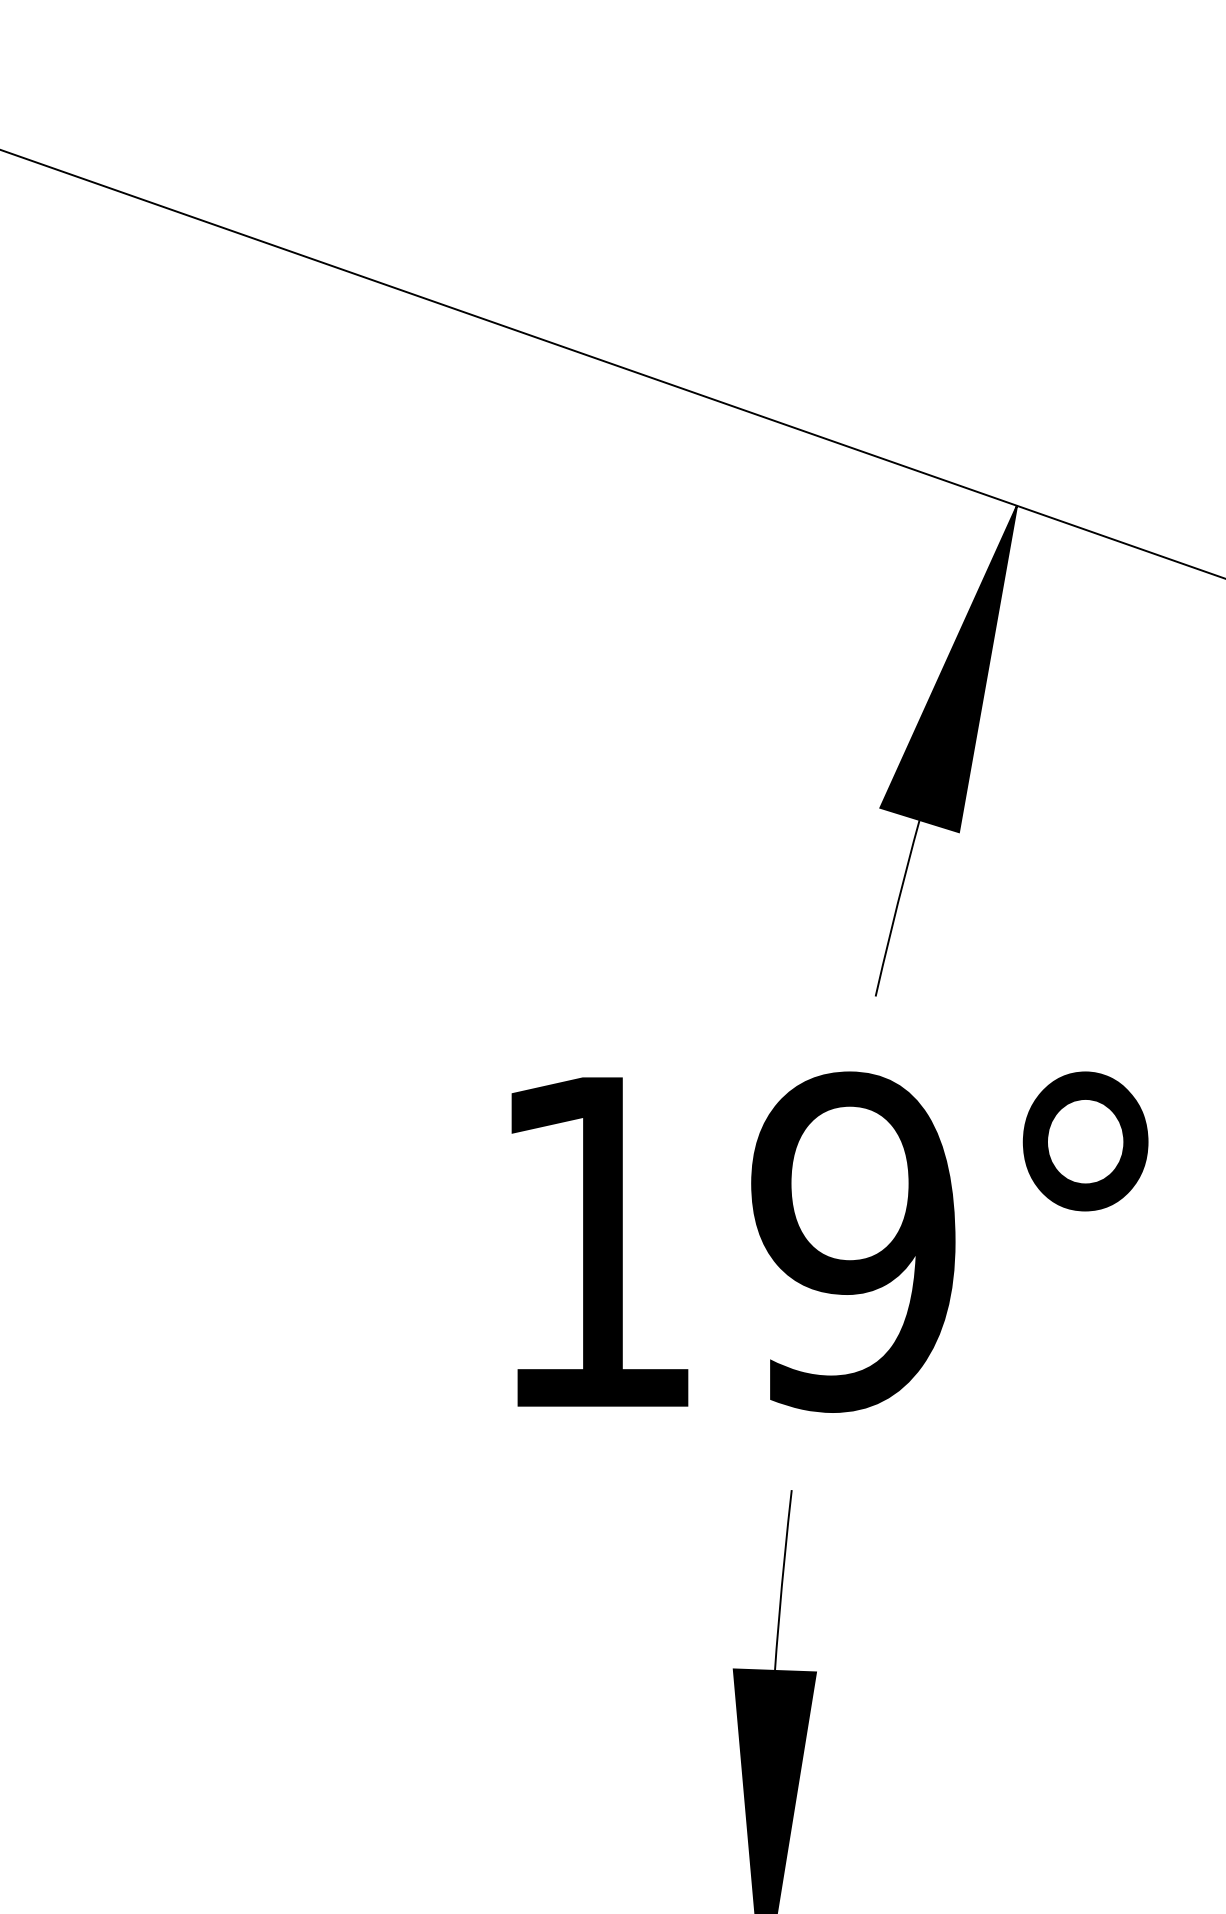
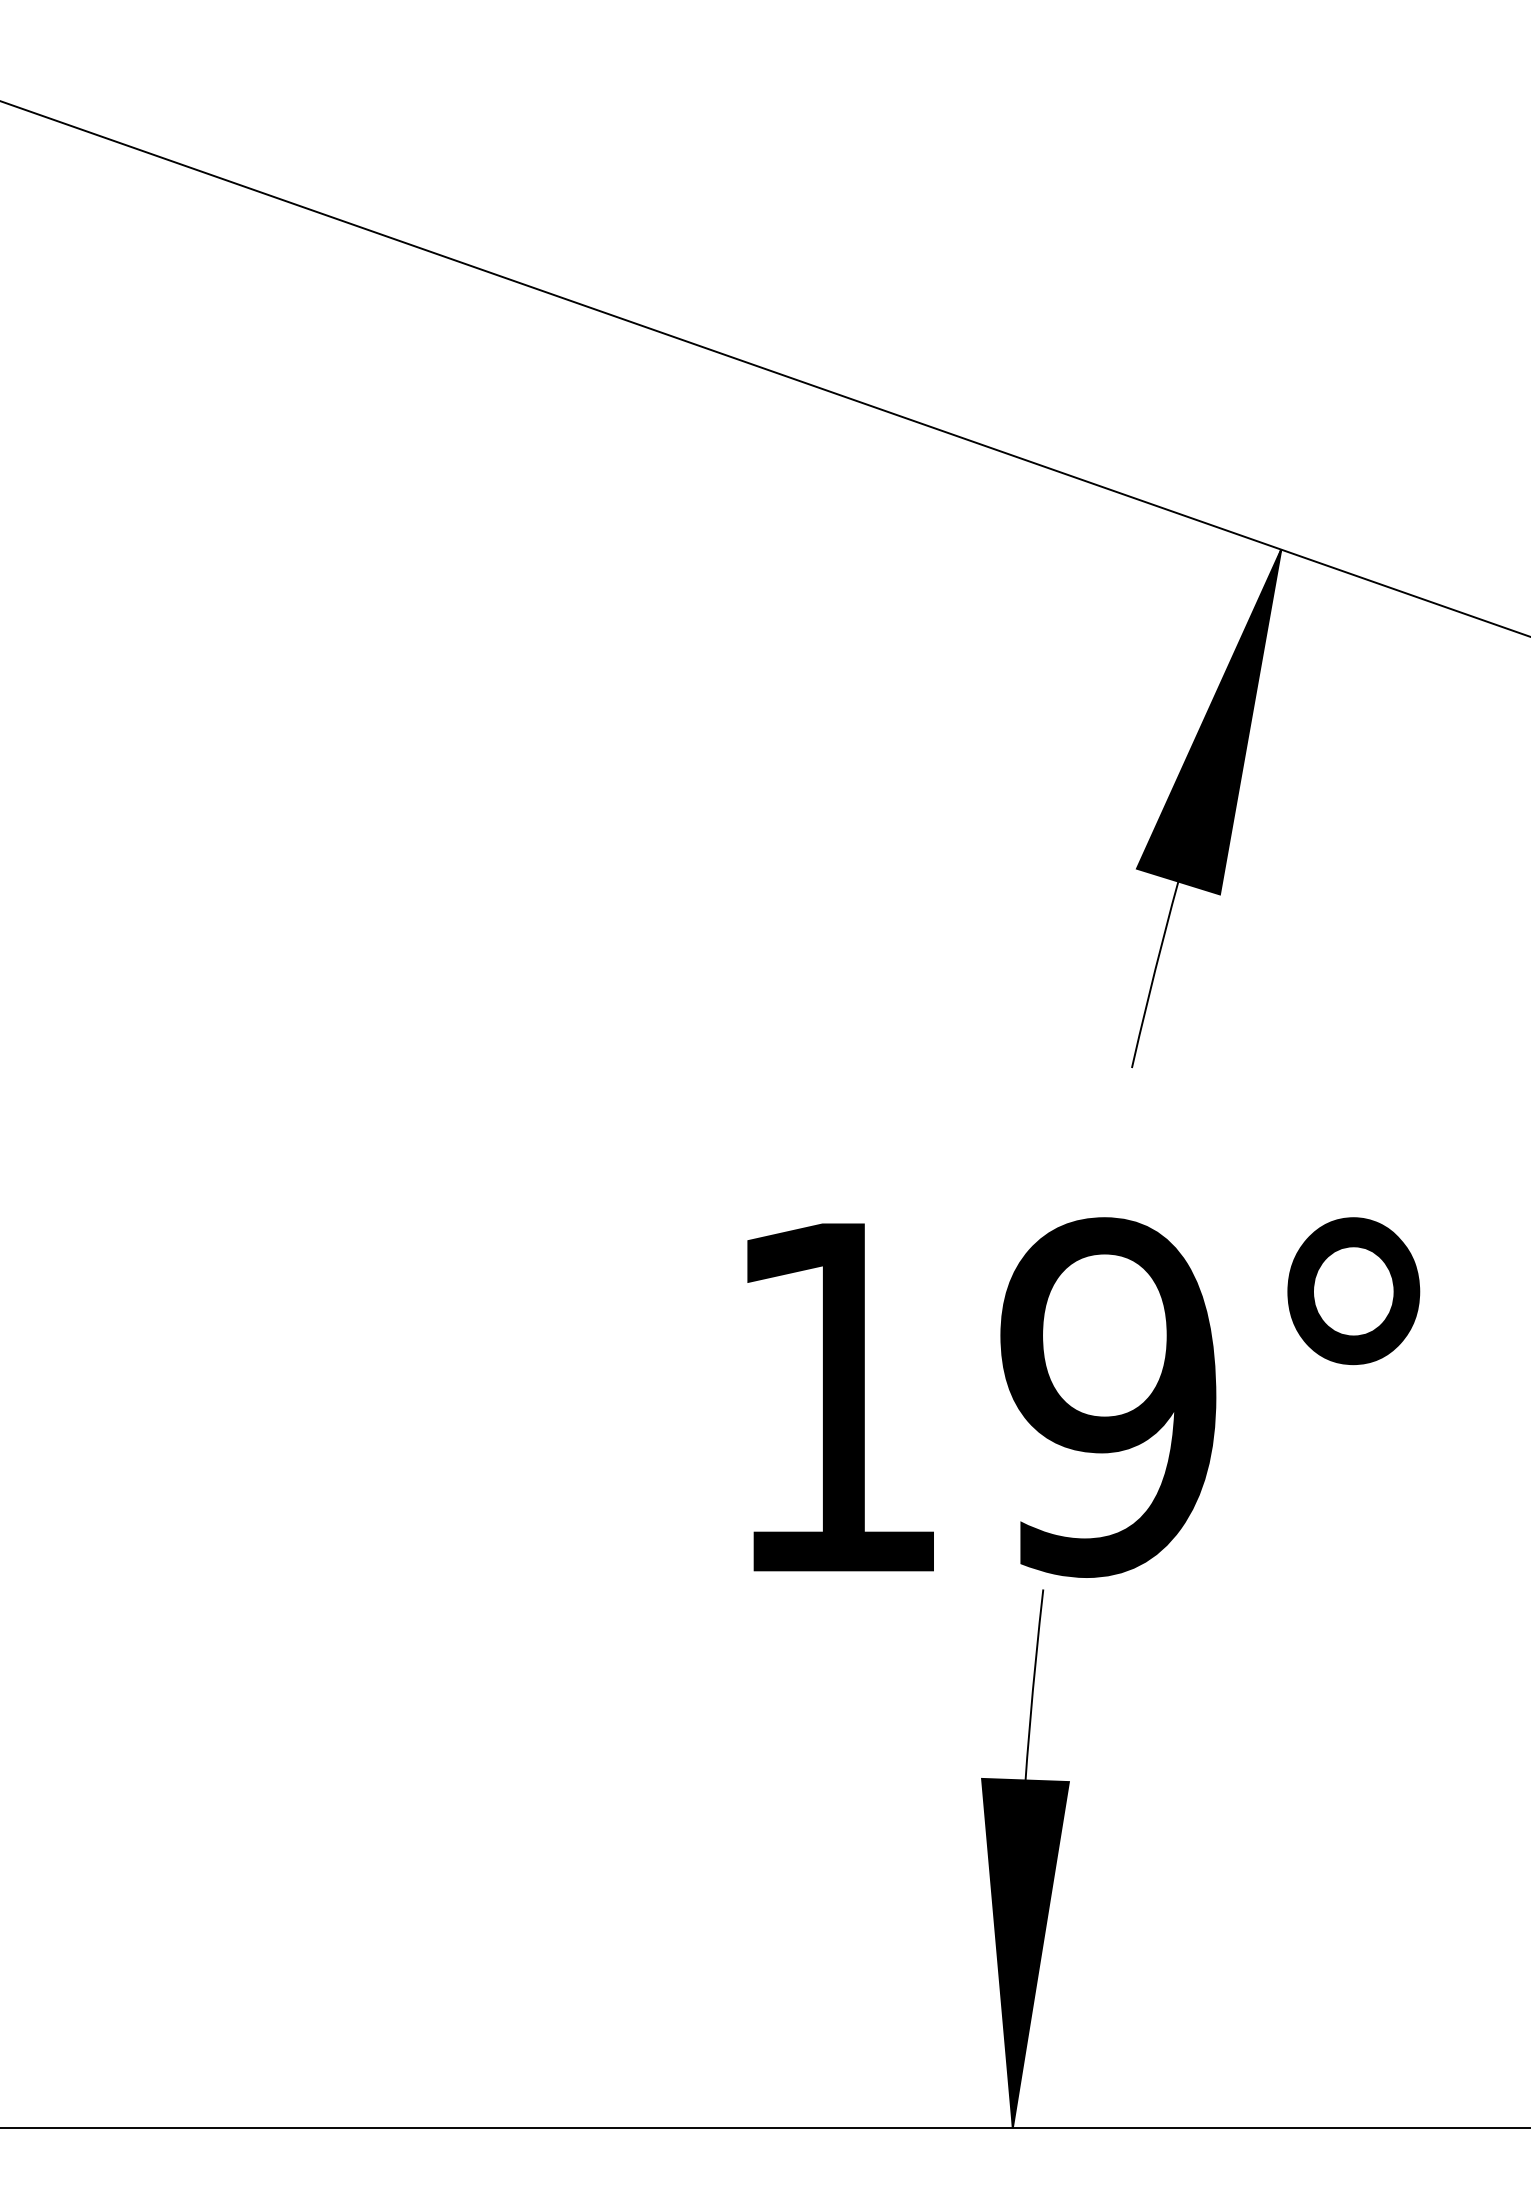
text: (829, 1242) -> (1083, 1397), moved

